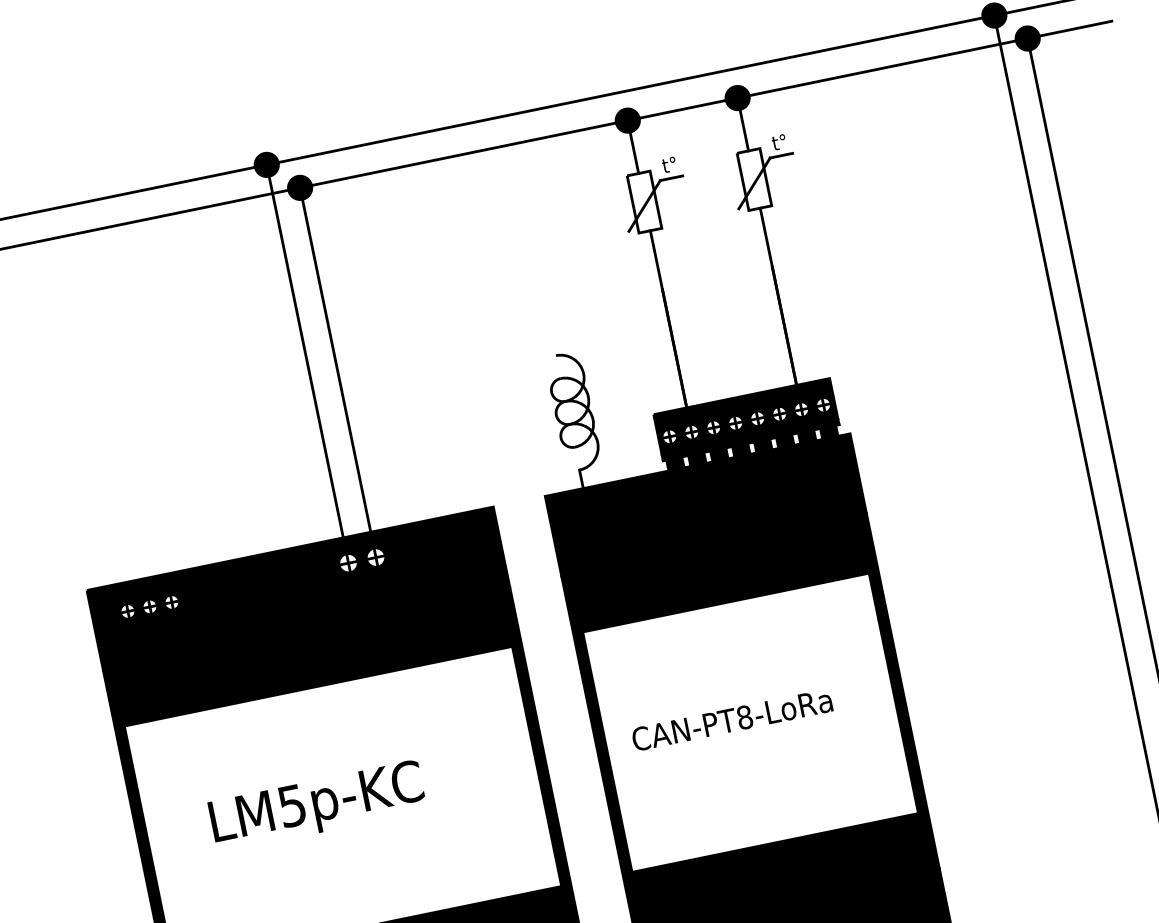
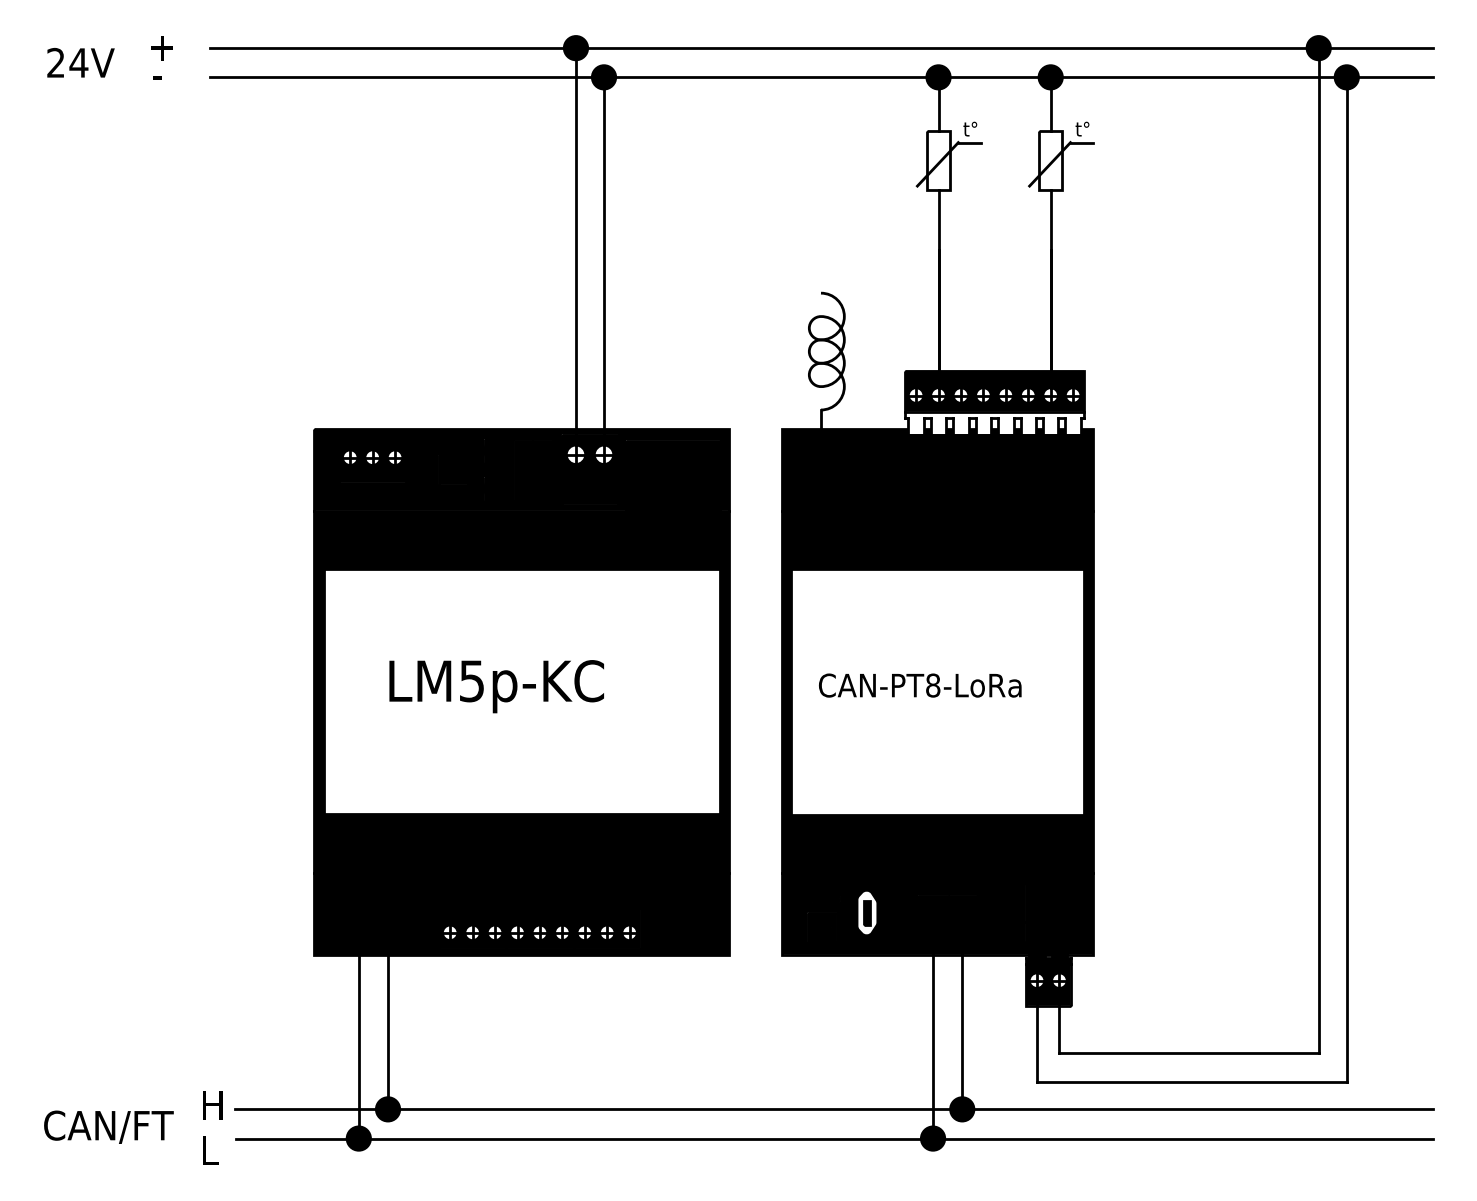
fill: (752, 447) -> (994, 422), removed

